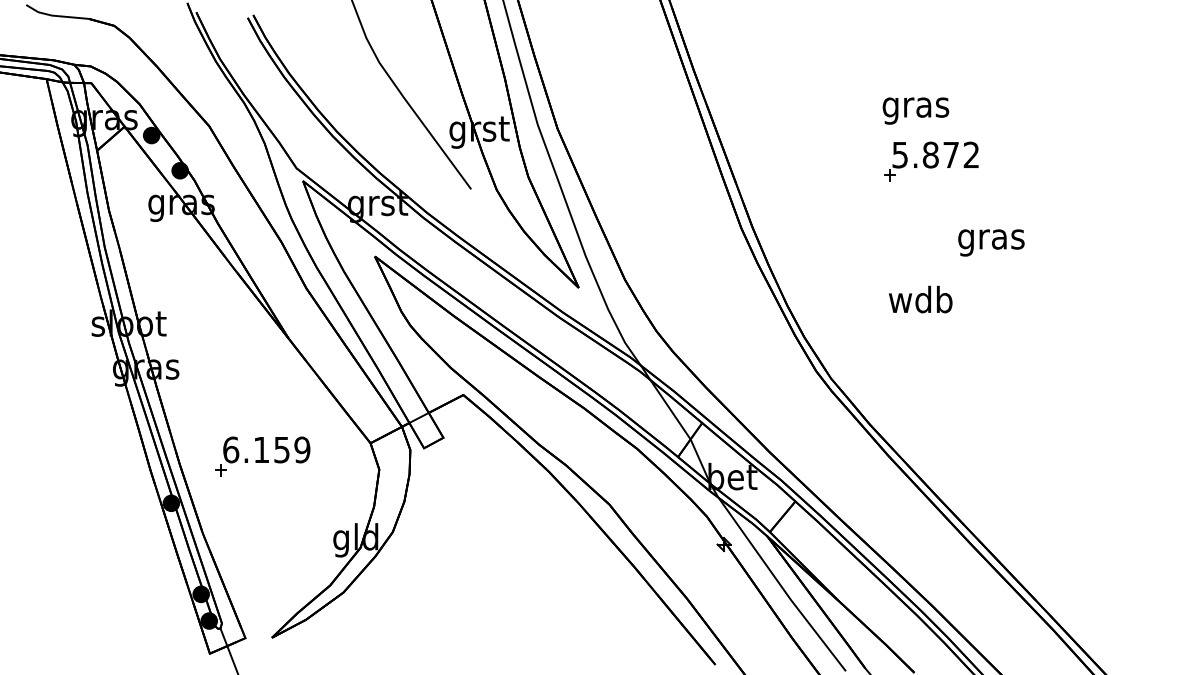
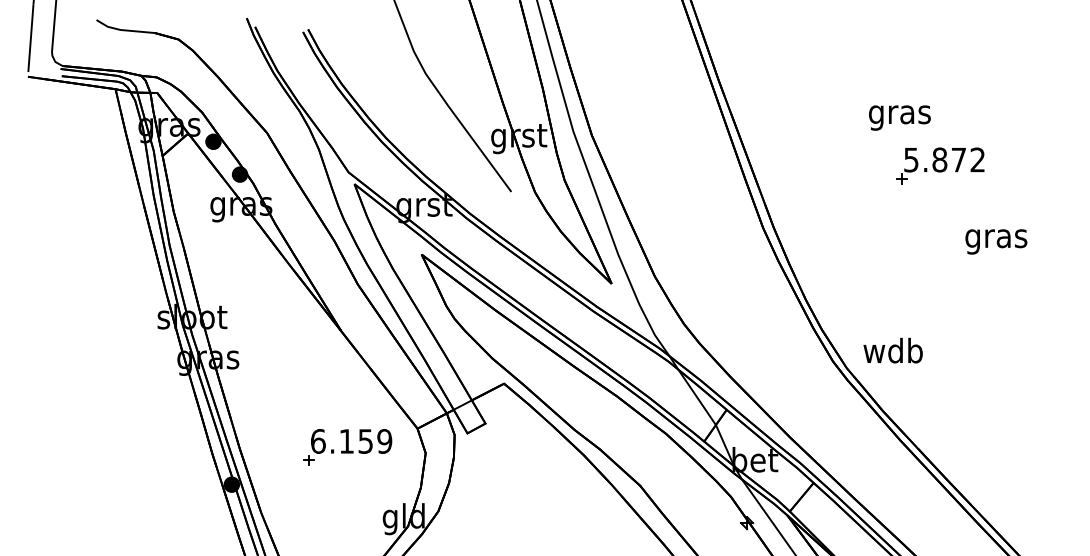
text: (915, 110) -> (899, 117), moved
text: (920, 299) -> (892, 350), moved
part: (262, 456) -> (347, 447), moved

